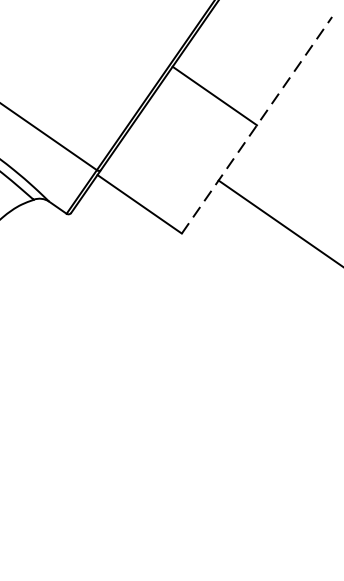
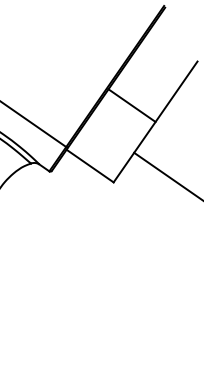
line: (256, 124) -> (155, 121), dashed -> solid

